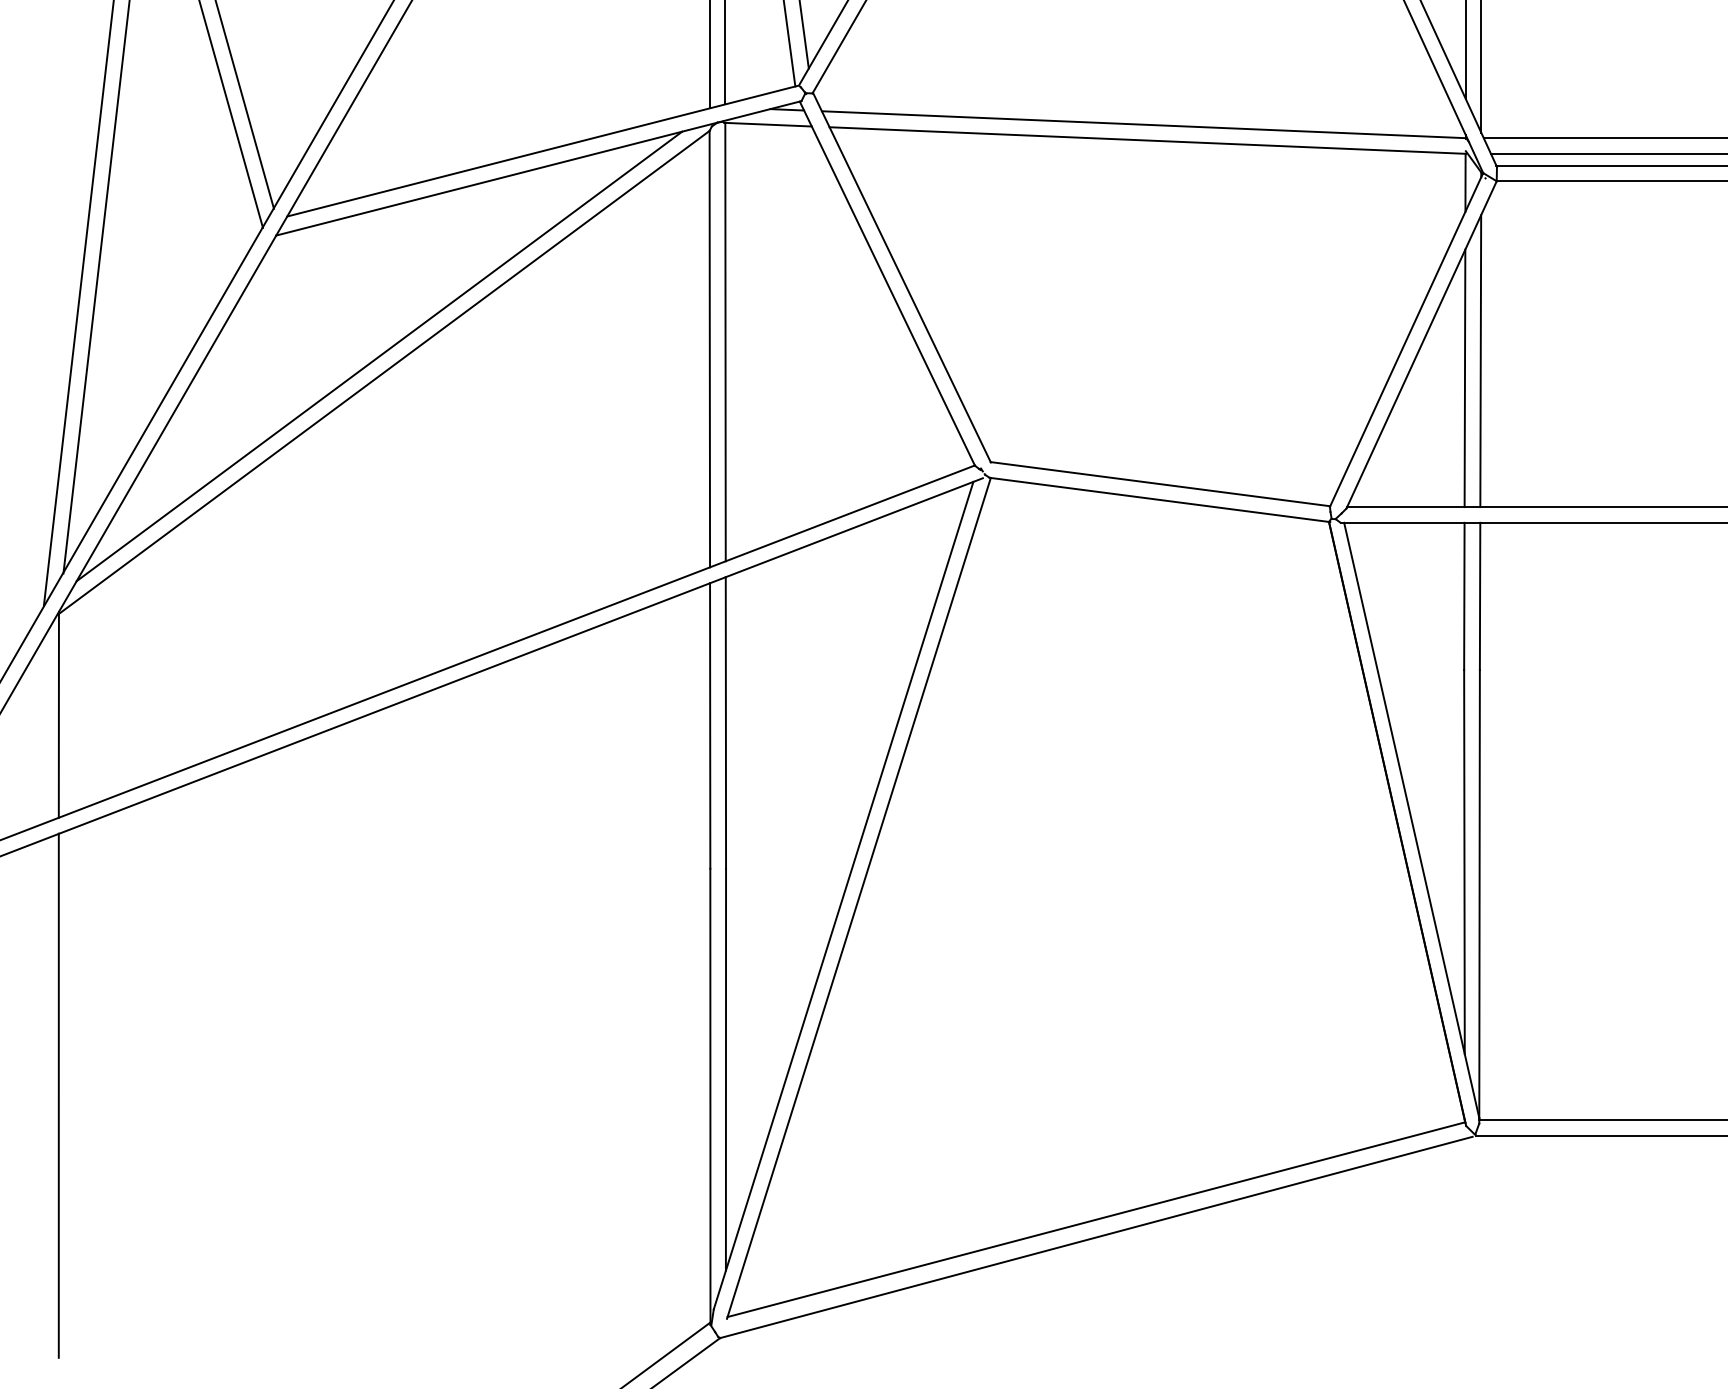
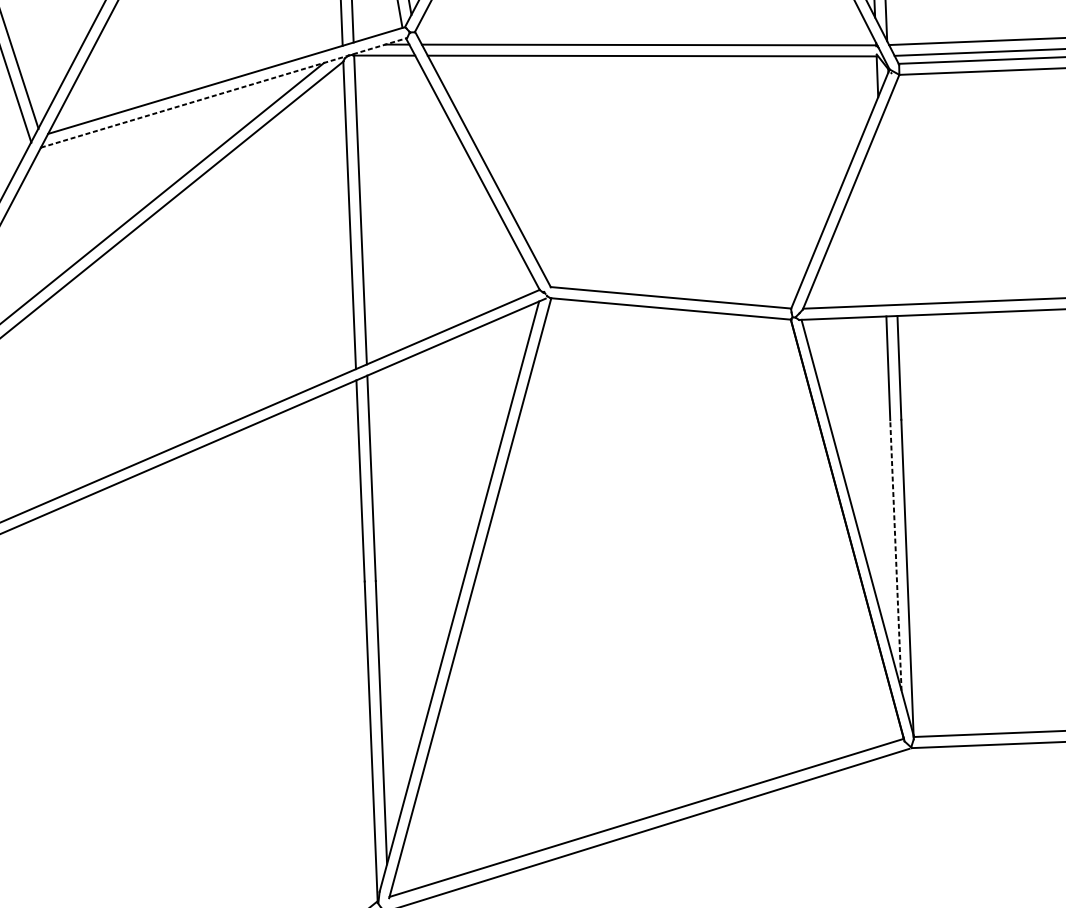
line: (539, 168) -> (224, 92), solid -> dashed
line: (1480, 361) -> (893, 202), removed
line: (1464, 378) -> (882, 214), removed
line: (1464, 861) -> (895, 555), solid -> dashed

